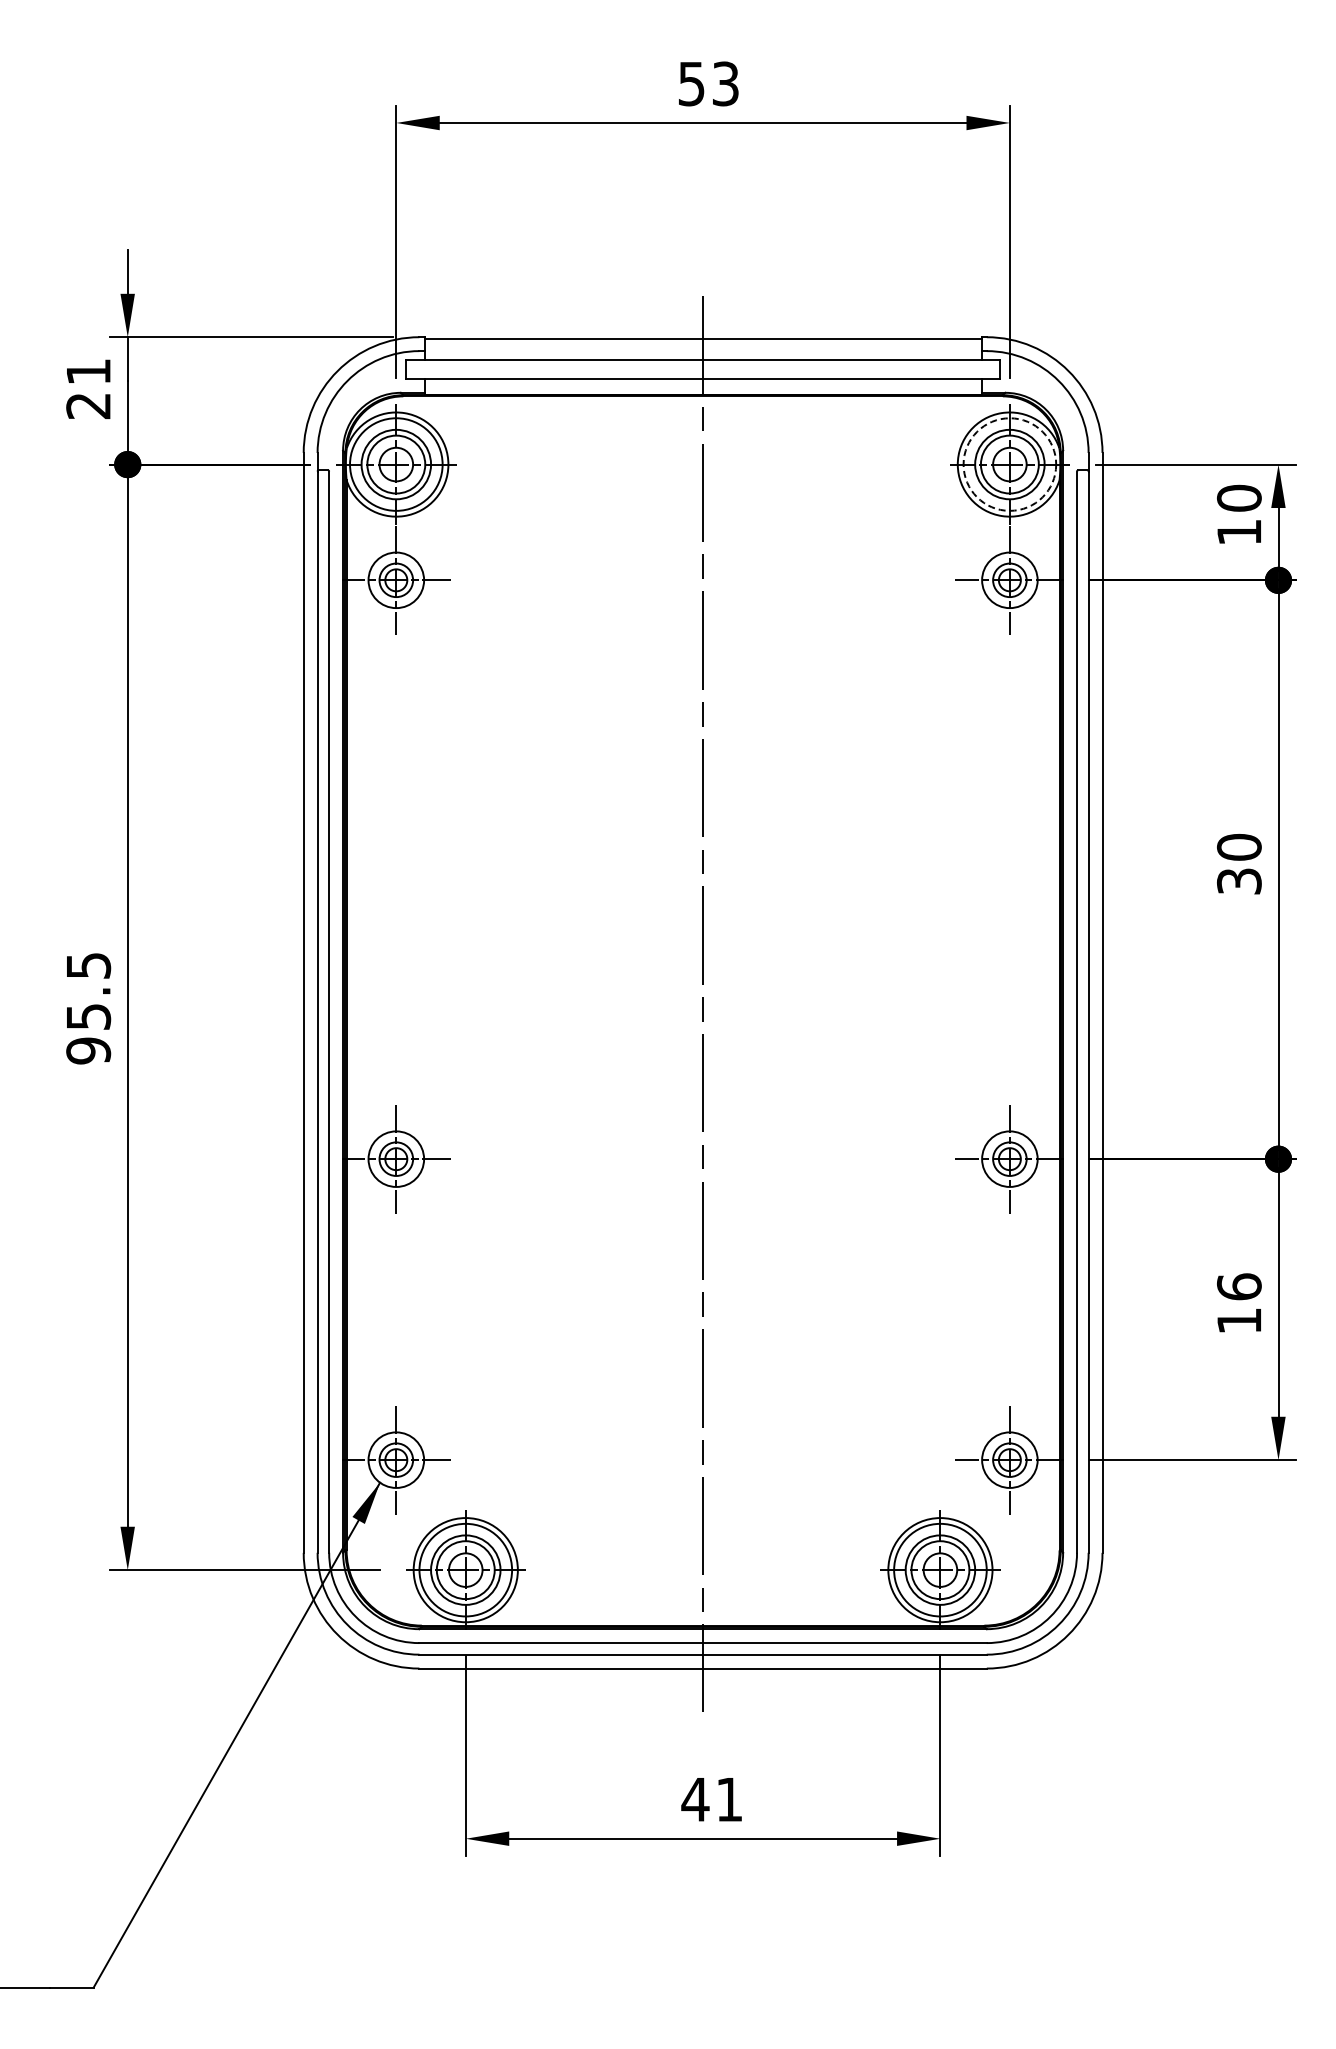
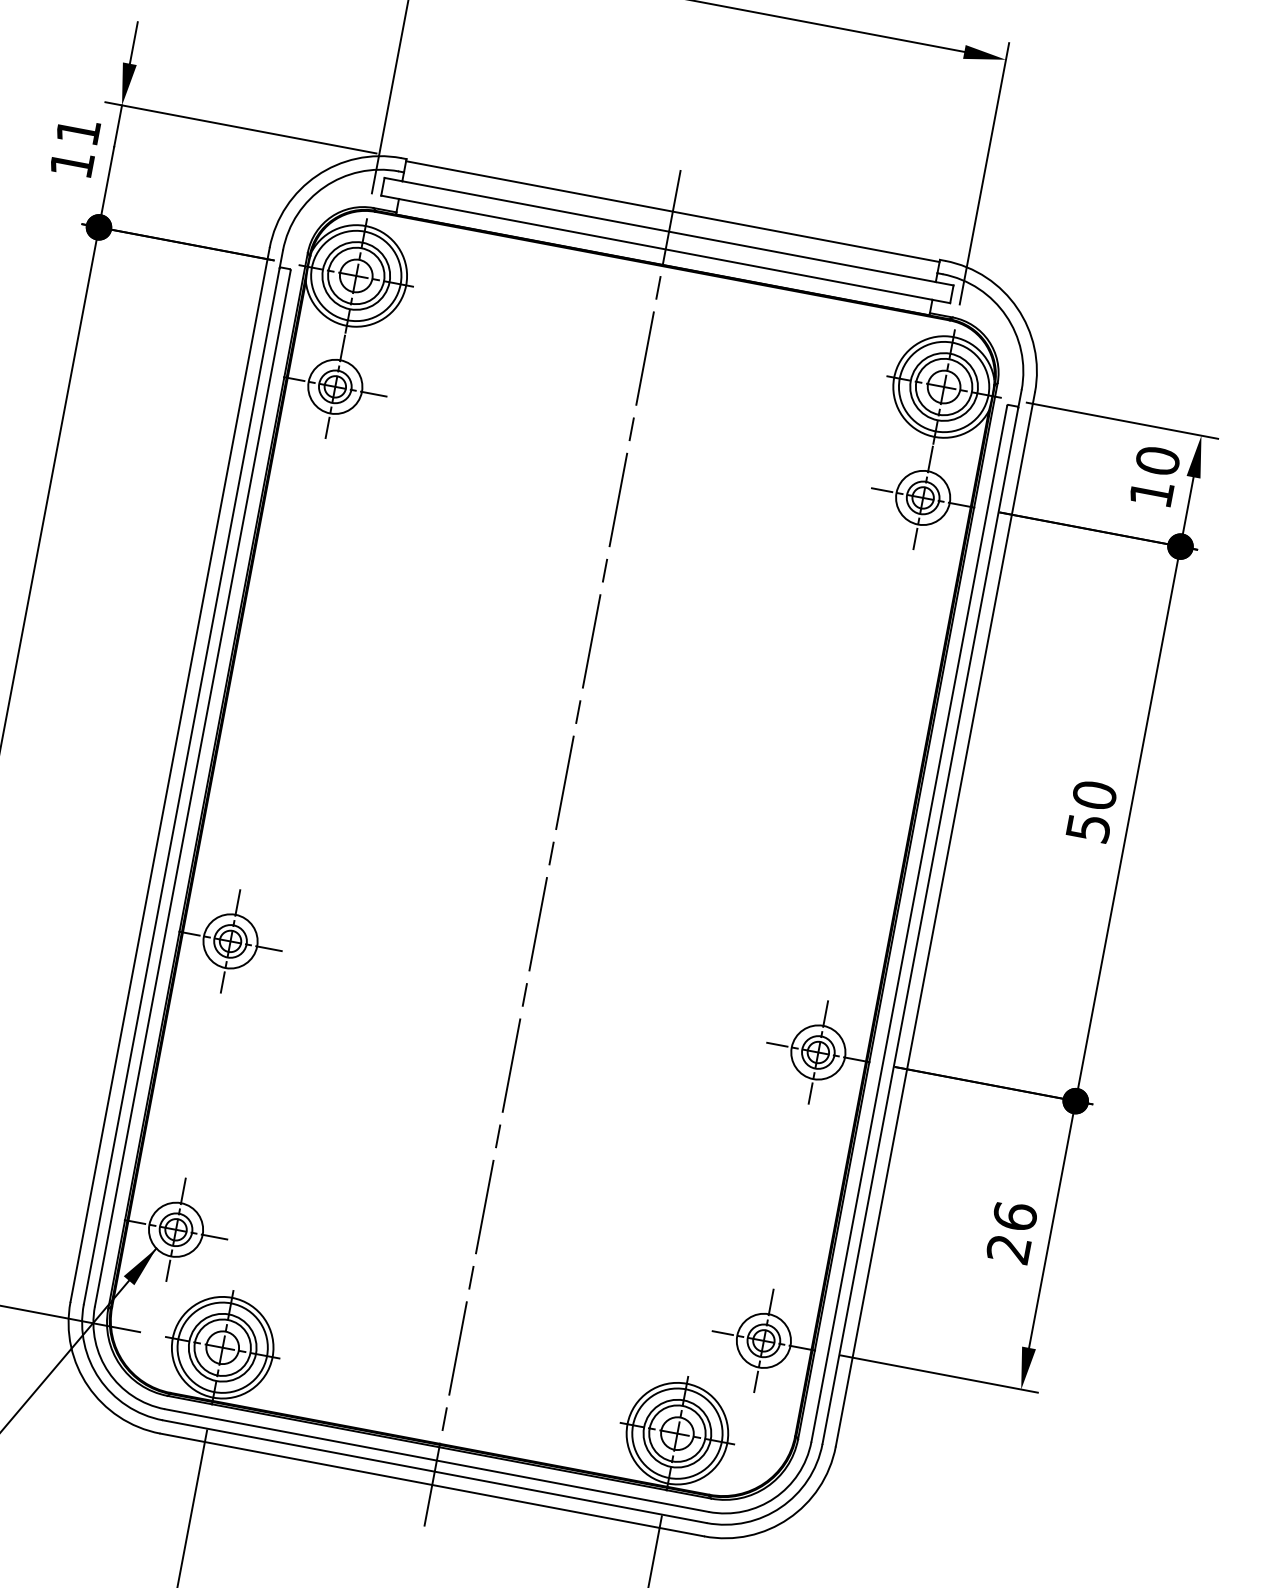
text: (88, 406) -> (71, 164), 21 -> 11
circle: (1009, 464) -> (943, 386), dashed -> solid
text: (1239, 880) -> (1088, 827), 30 -> 50
text: (1238, 1321) -> (1008, 1249), 16 -> 26

